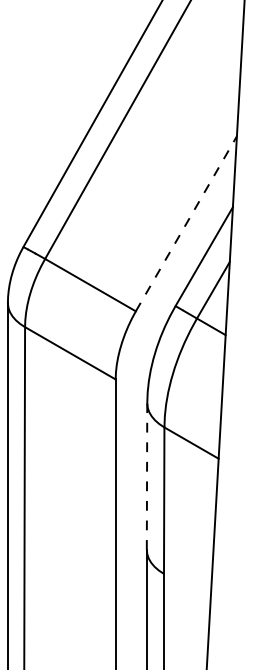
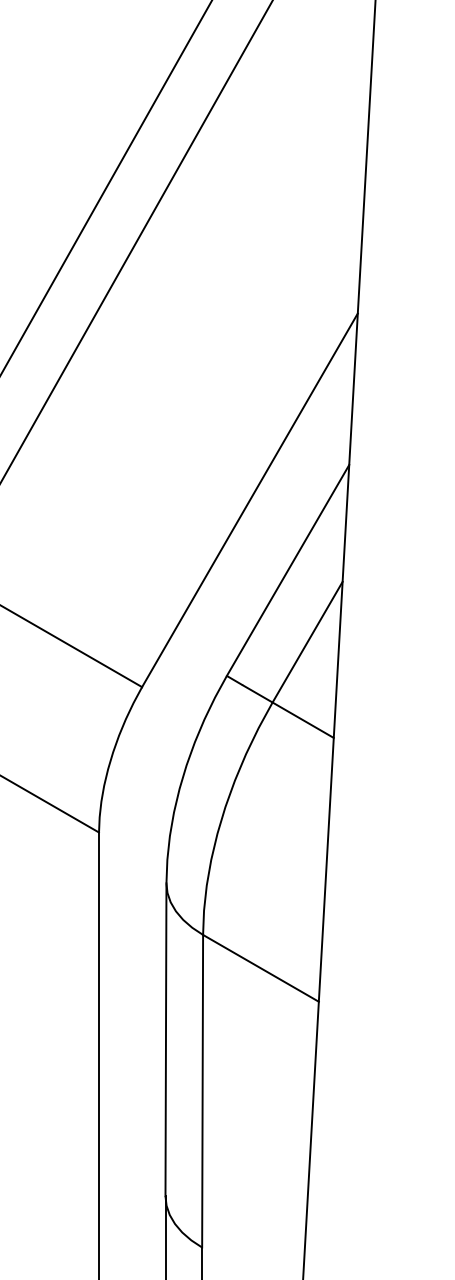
line: (186, 223) -> (250, 499), dashed -> solid
line: (147, 476) -> (166, 1039), dashed -> solid

